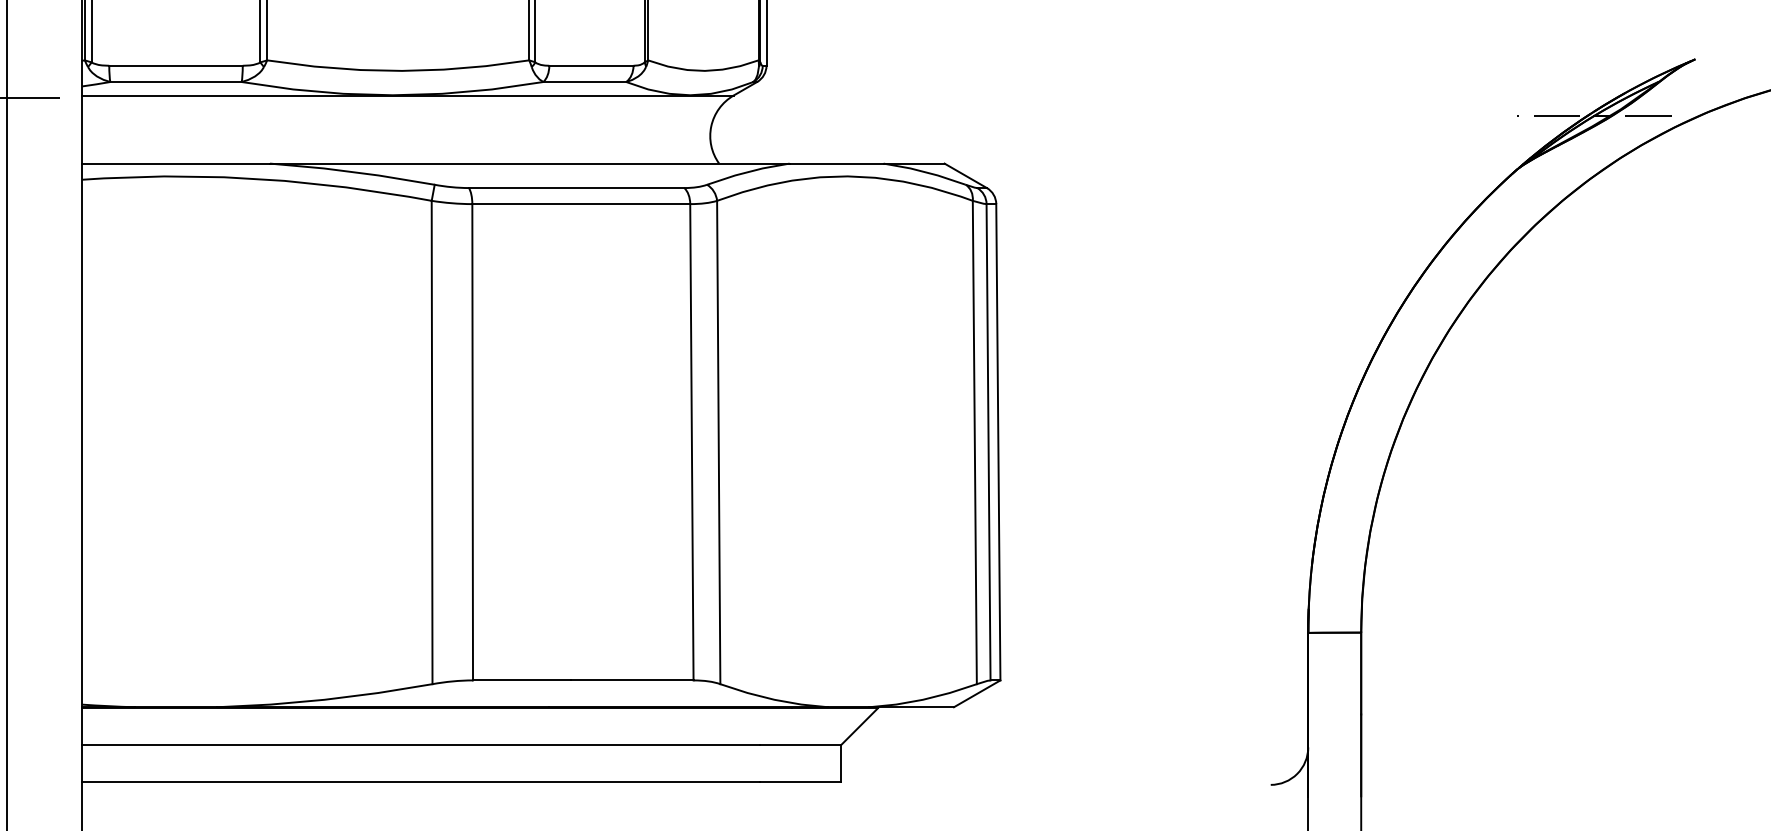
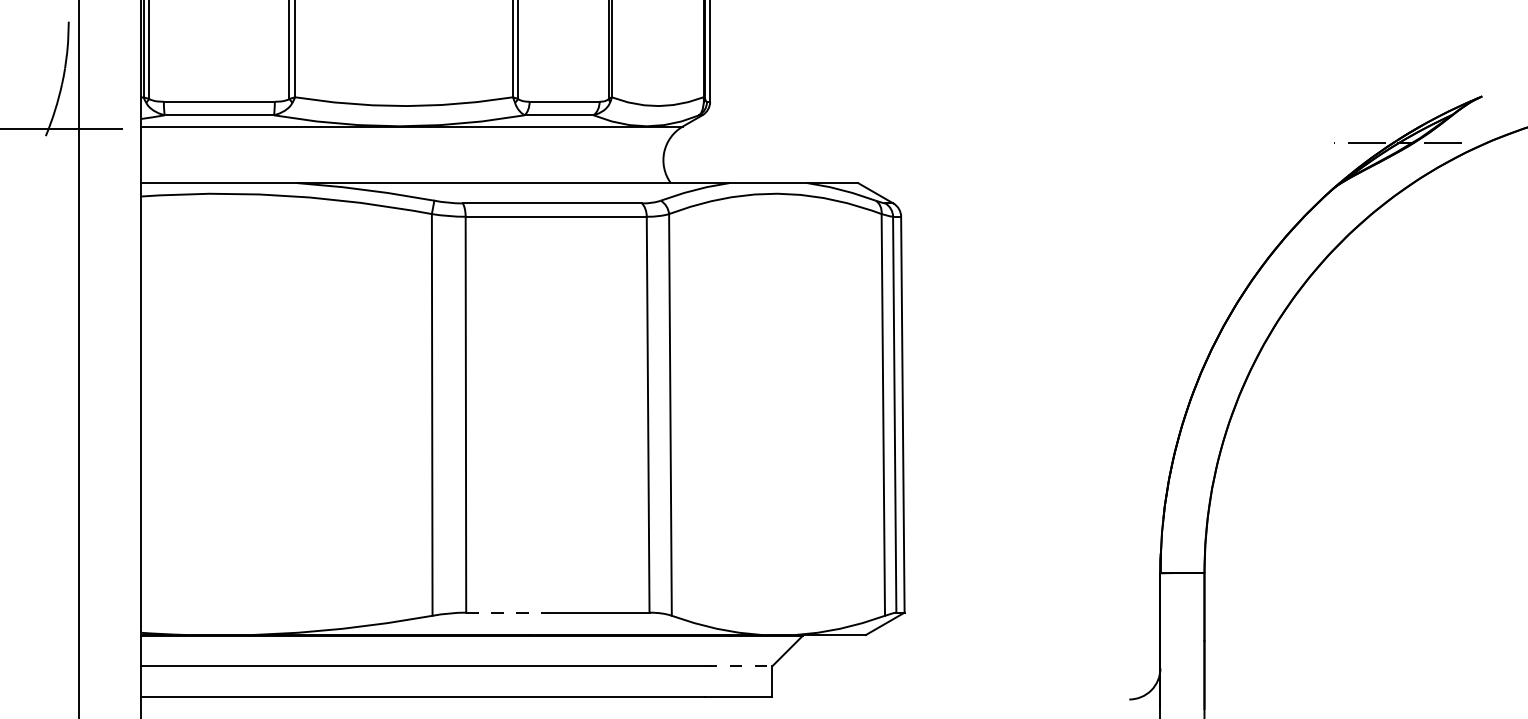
line: (522, 680) -> (507, 612), solid -> dashed
line: (800, 745) -> (738, 666), solid -> dashed

